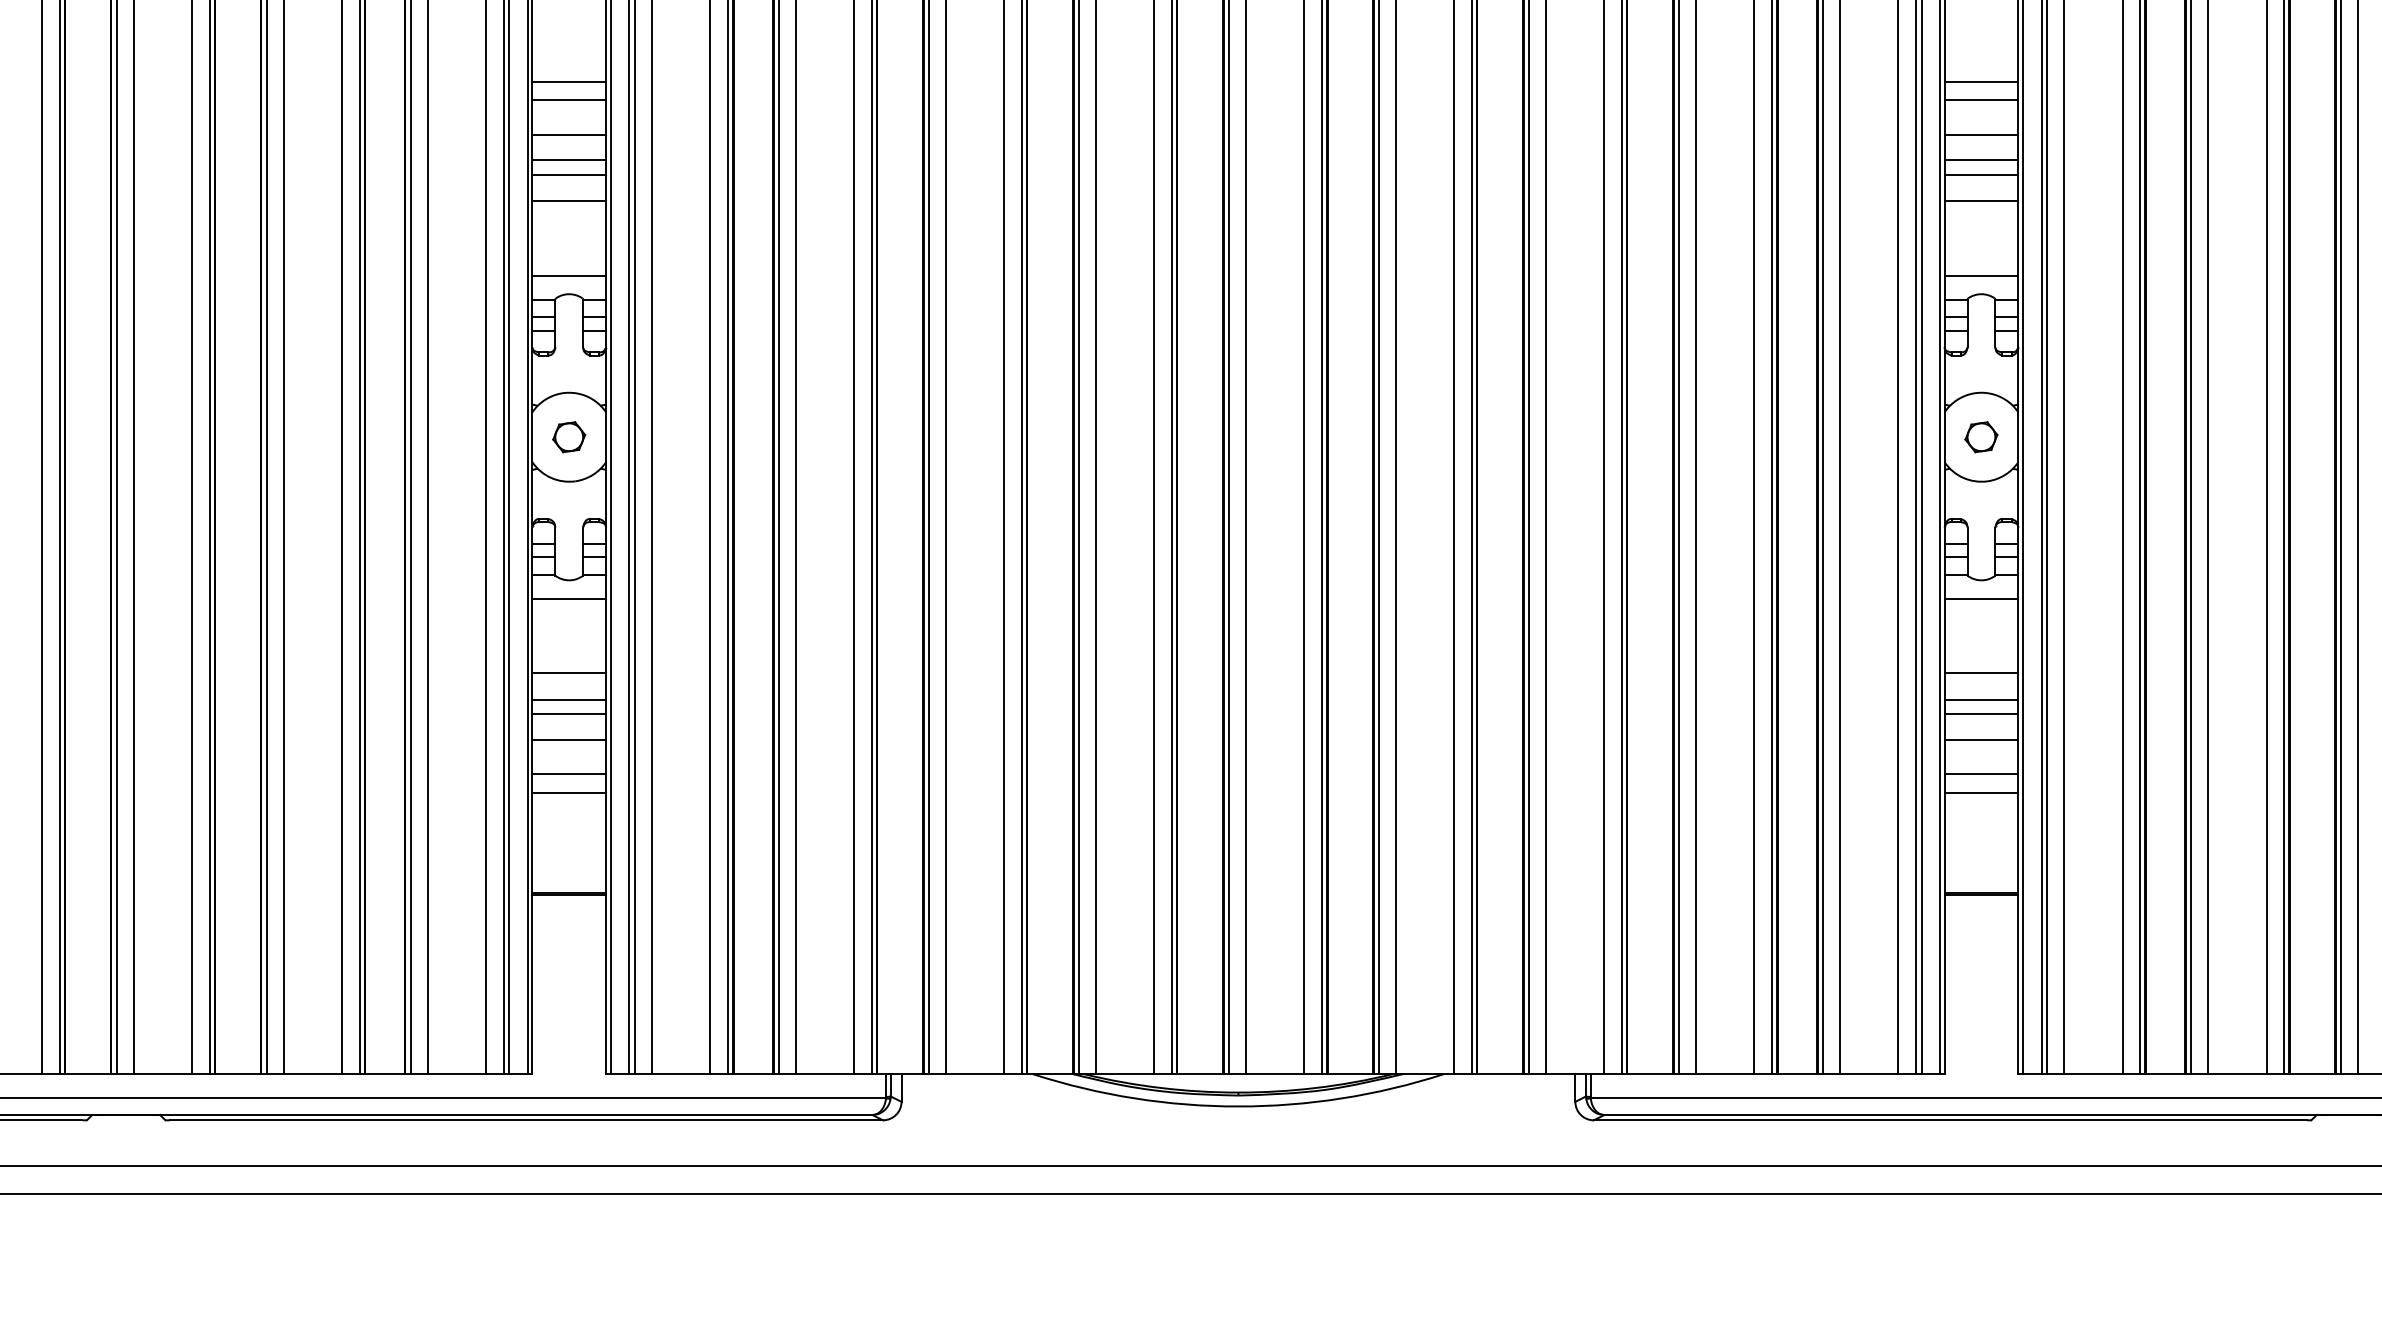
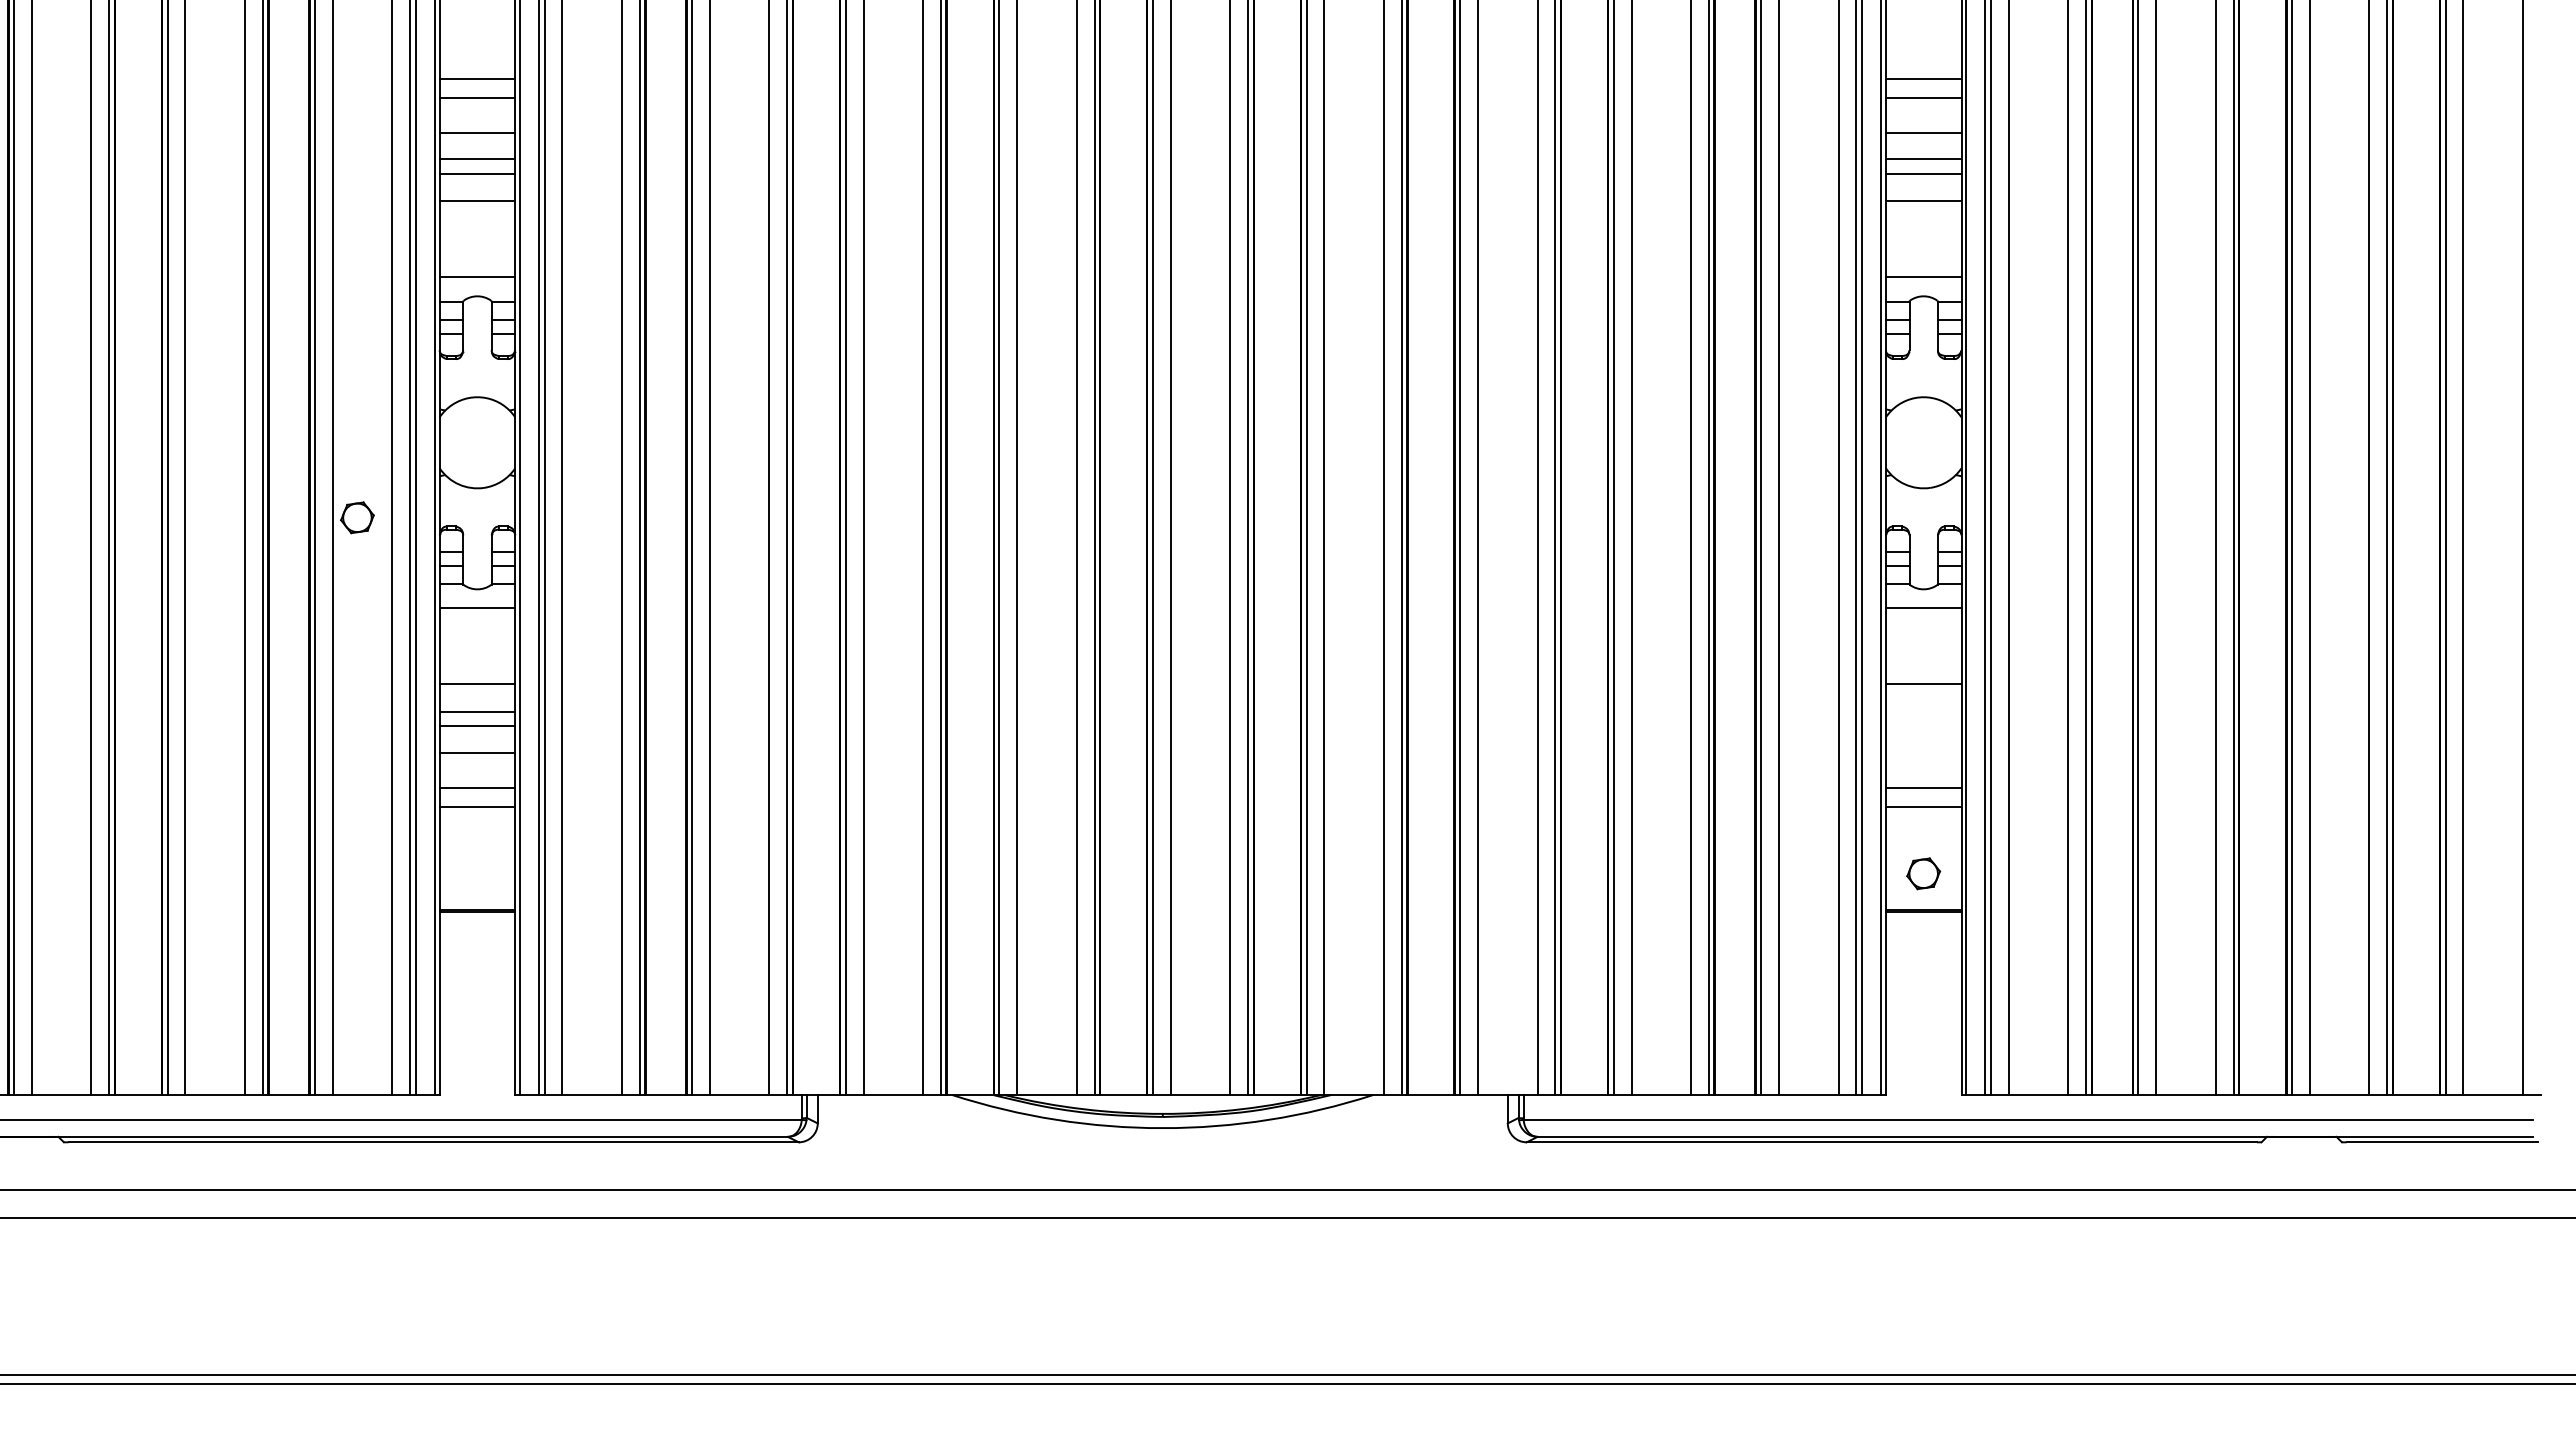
part: (569, 436) -> (357, 517), moved
part: (1981, 436) -> (1923, 873), moved
line: (1981, 699) -> (1923, 711), removed
line: (1981, 714) -> (1923, 726), removed
line: (1981, 739) -> (1923, 752), removed

